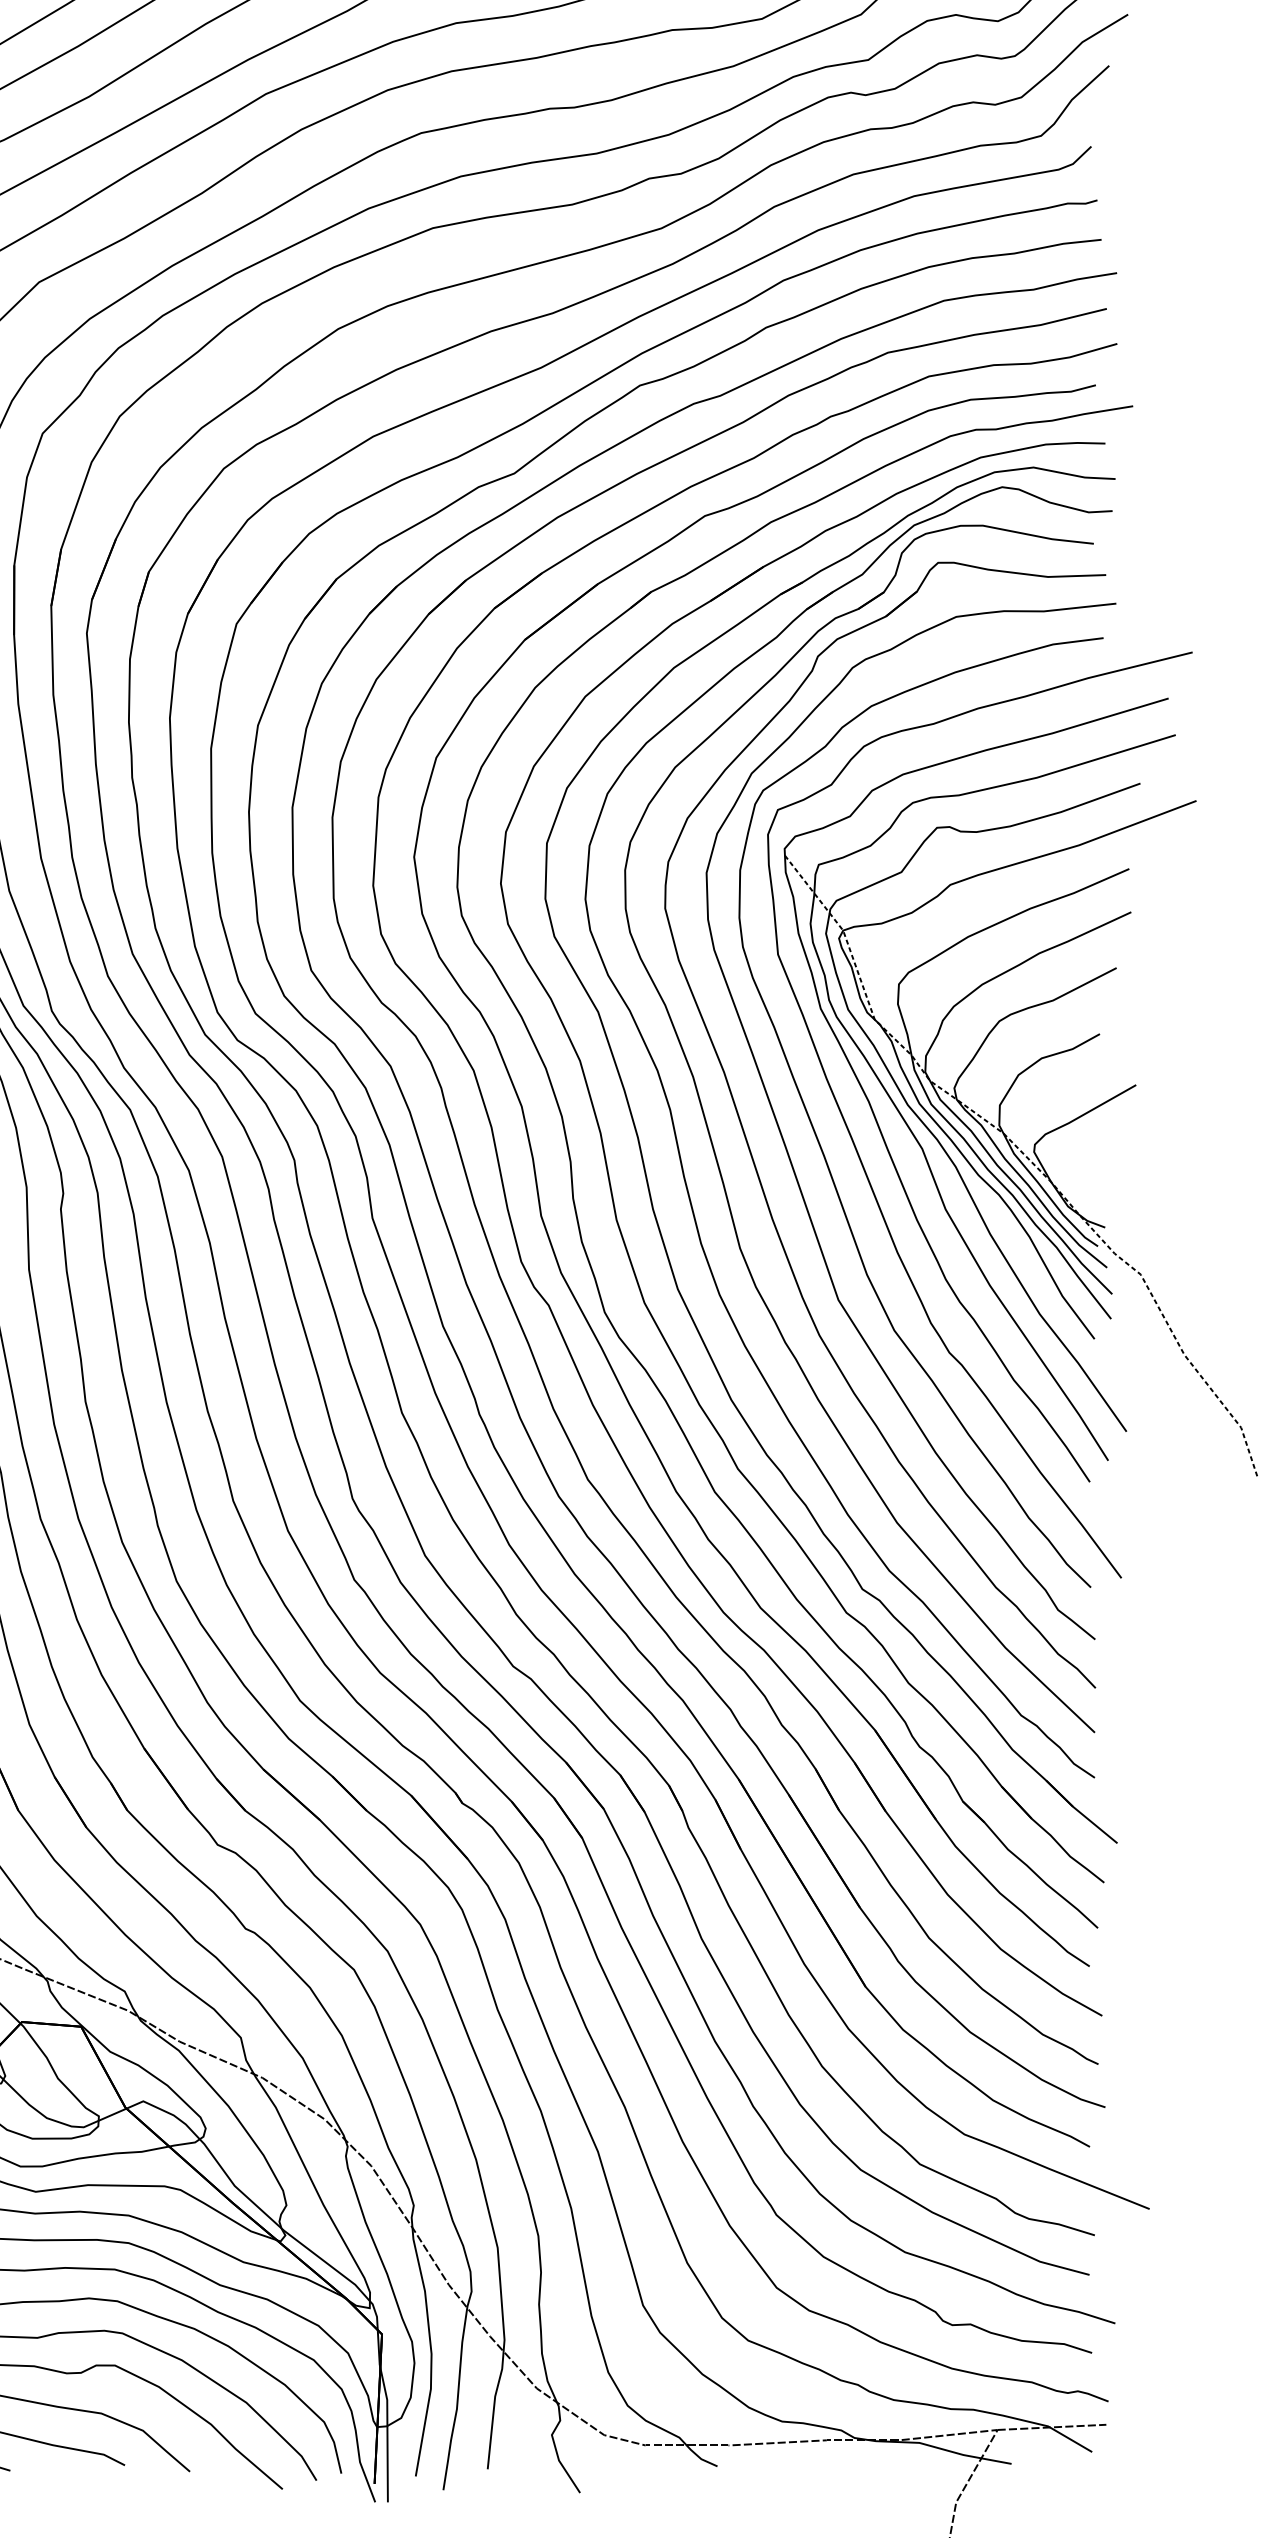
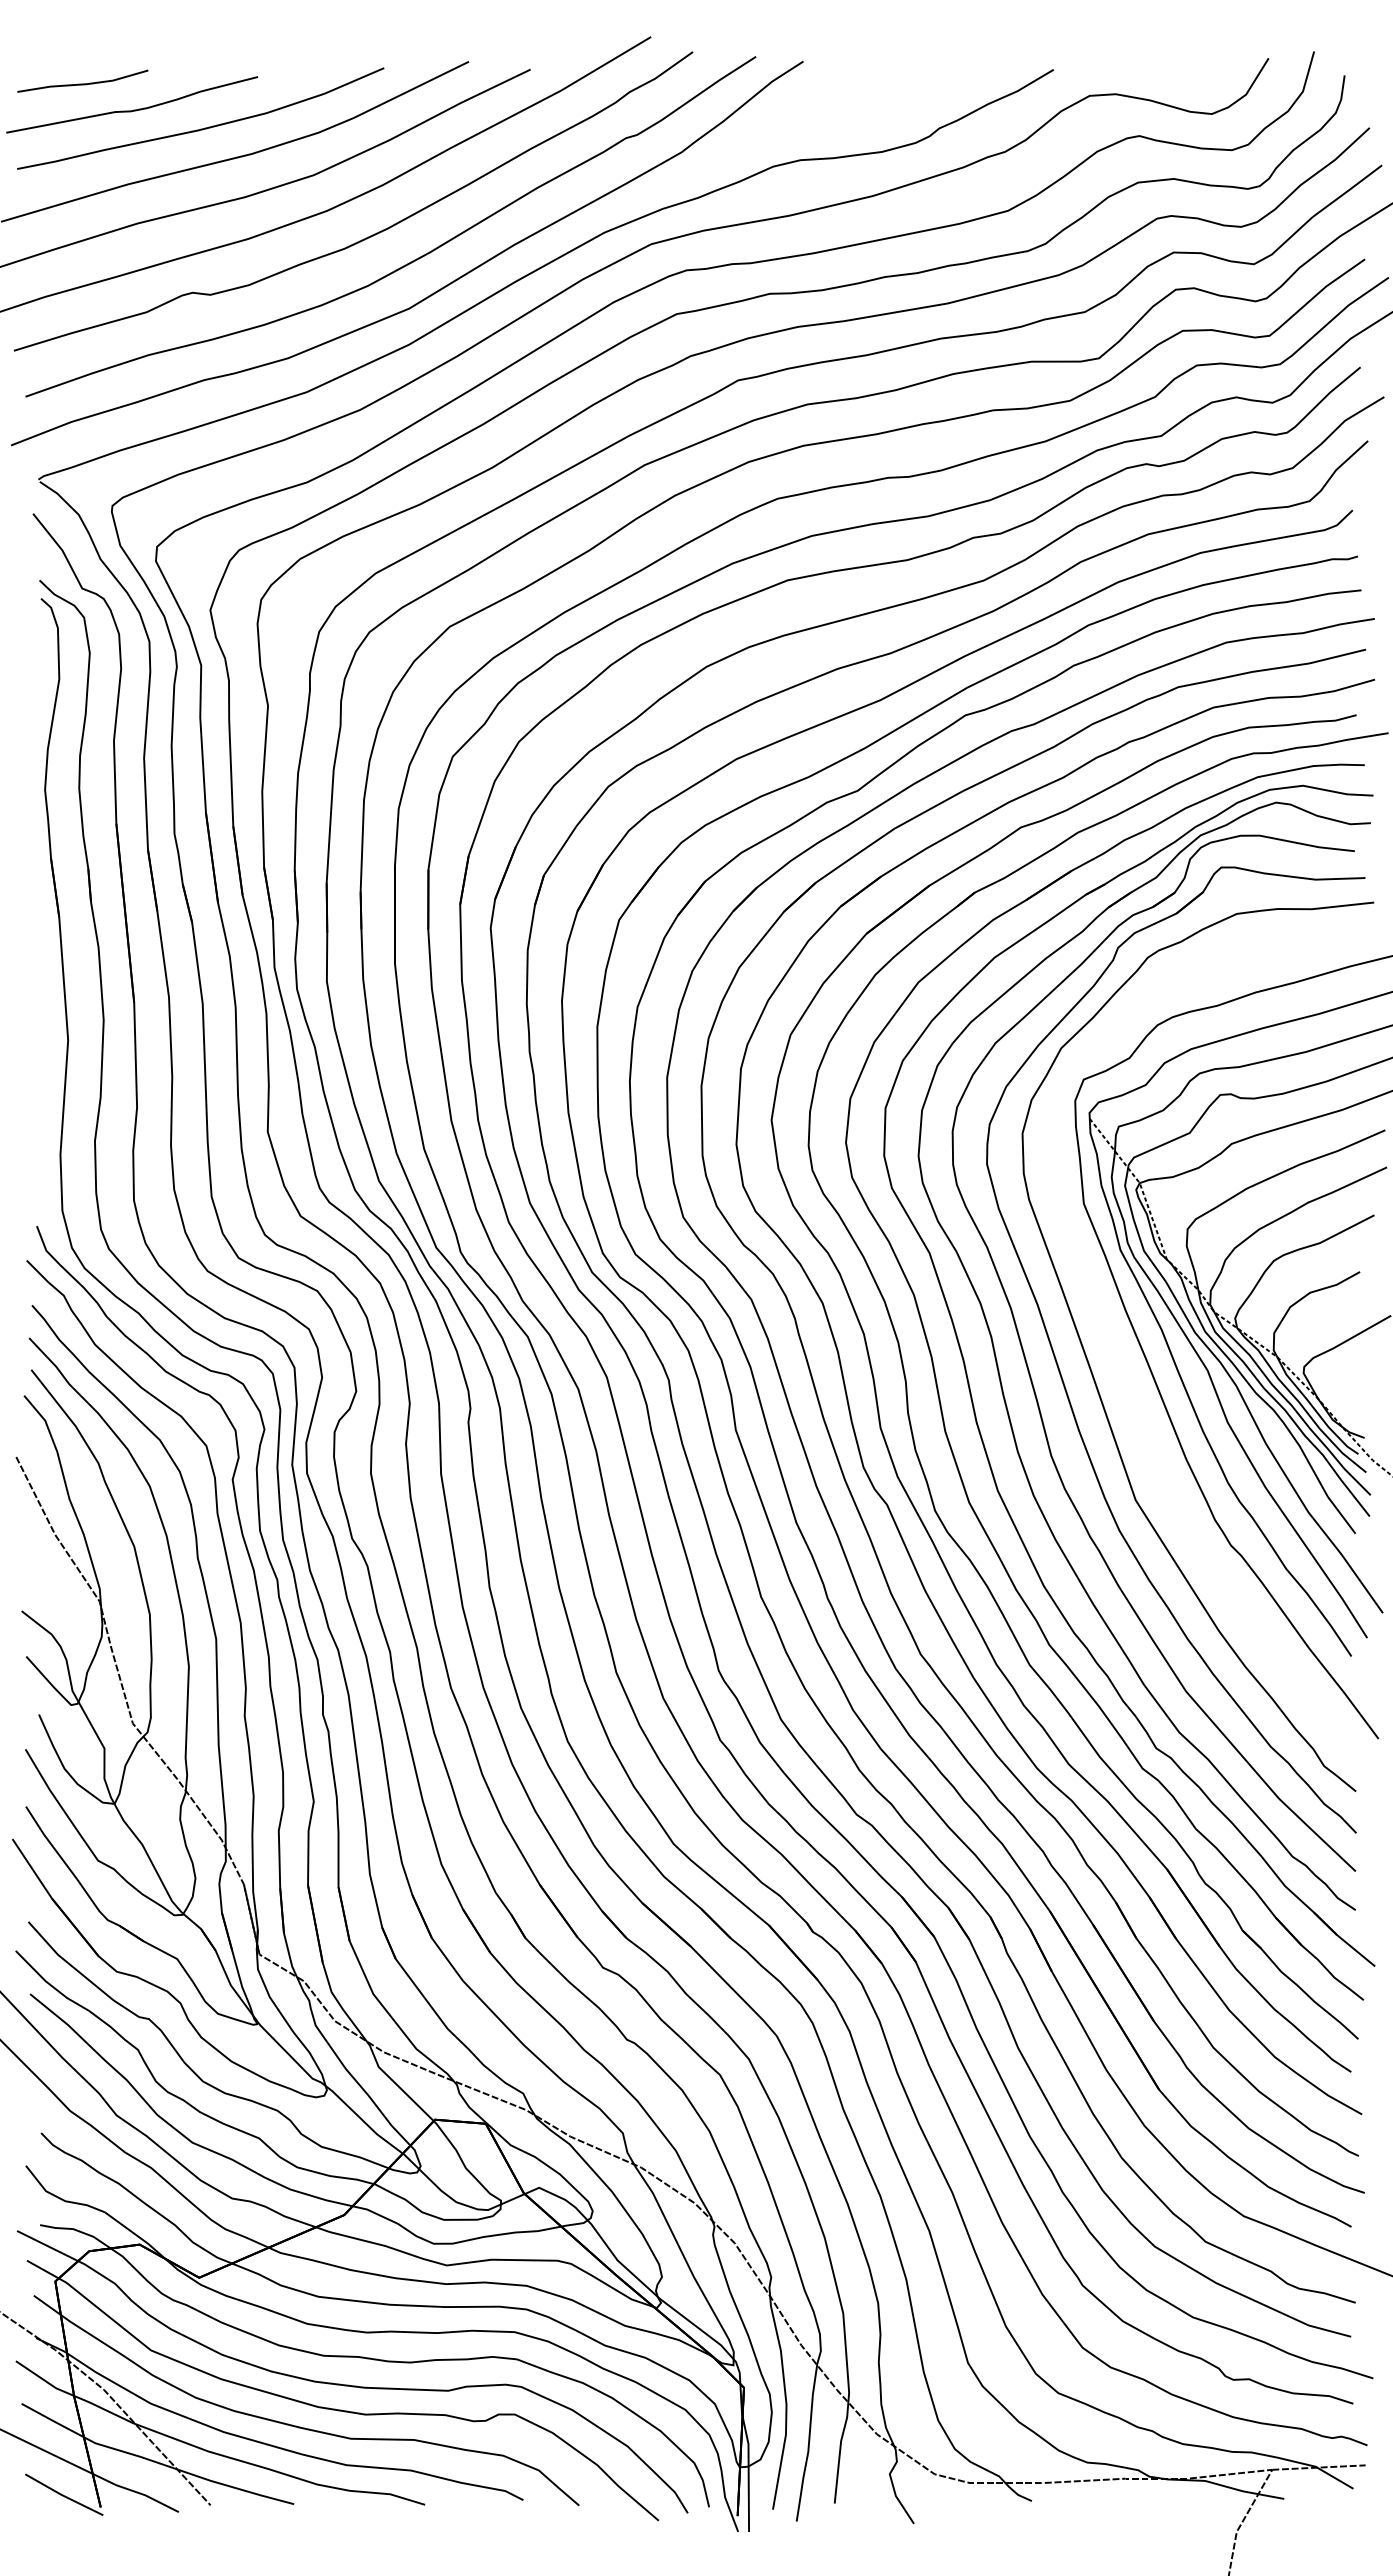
curve: (824, 1152) -> (1123, 1373), removed

